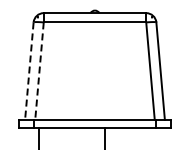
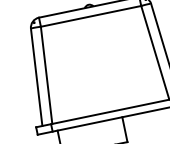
line: (29, 71) -> (36, 77), dashed -> solid
line: (39, 71) -> (46, 75), dashed -> solid

